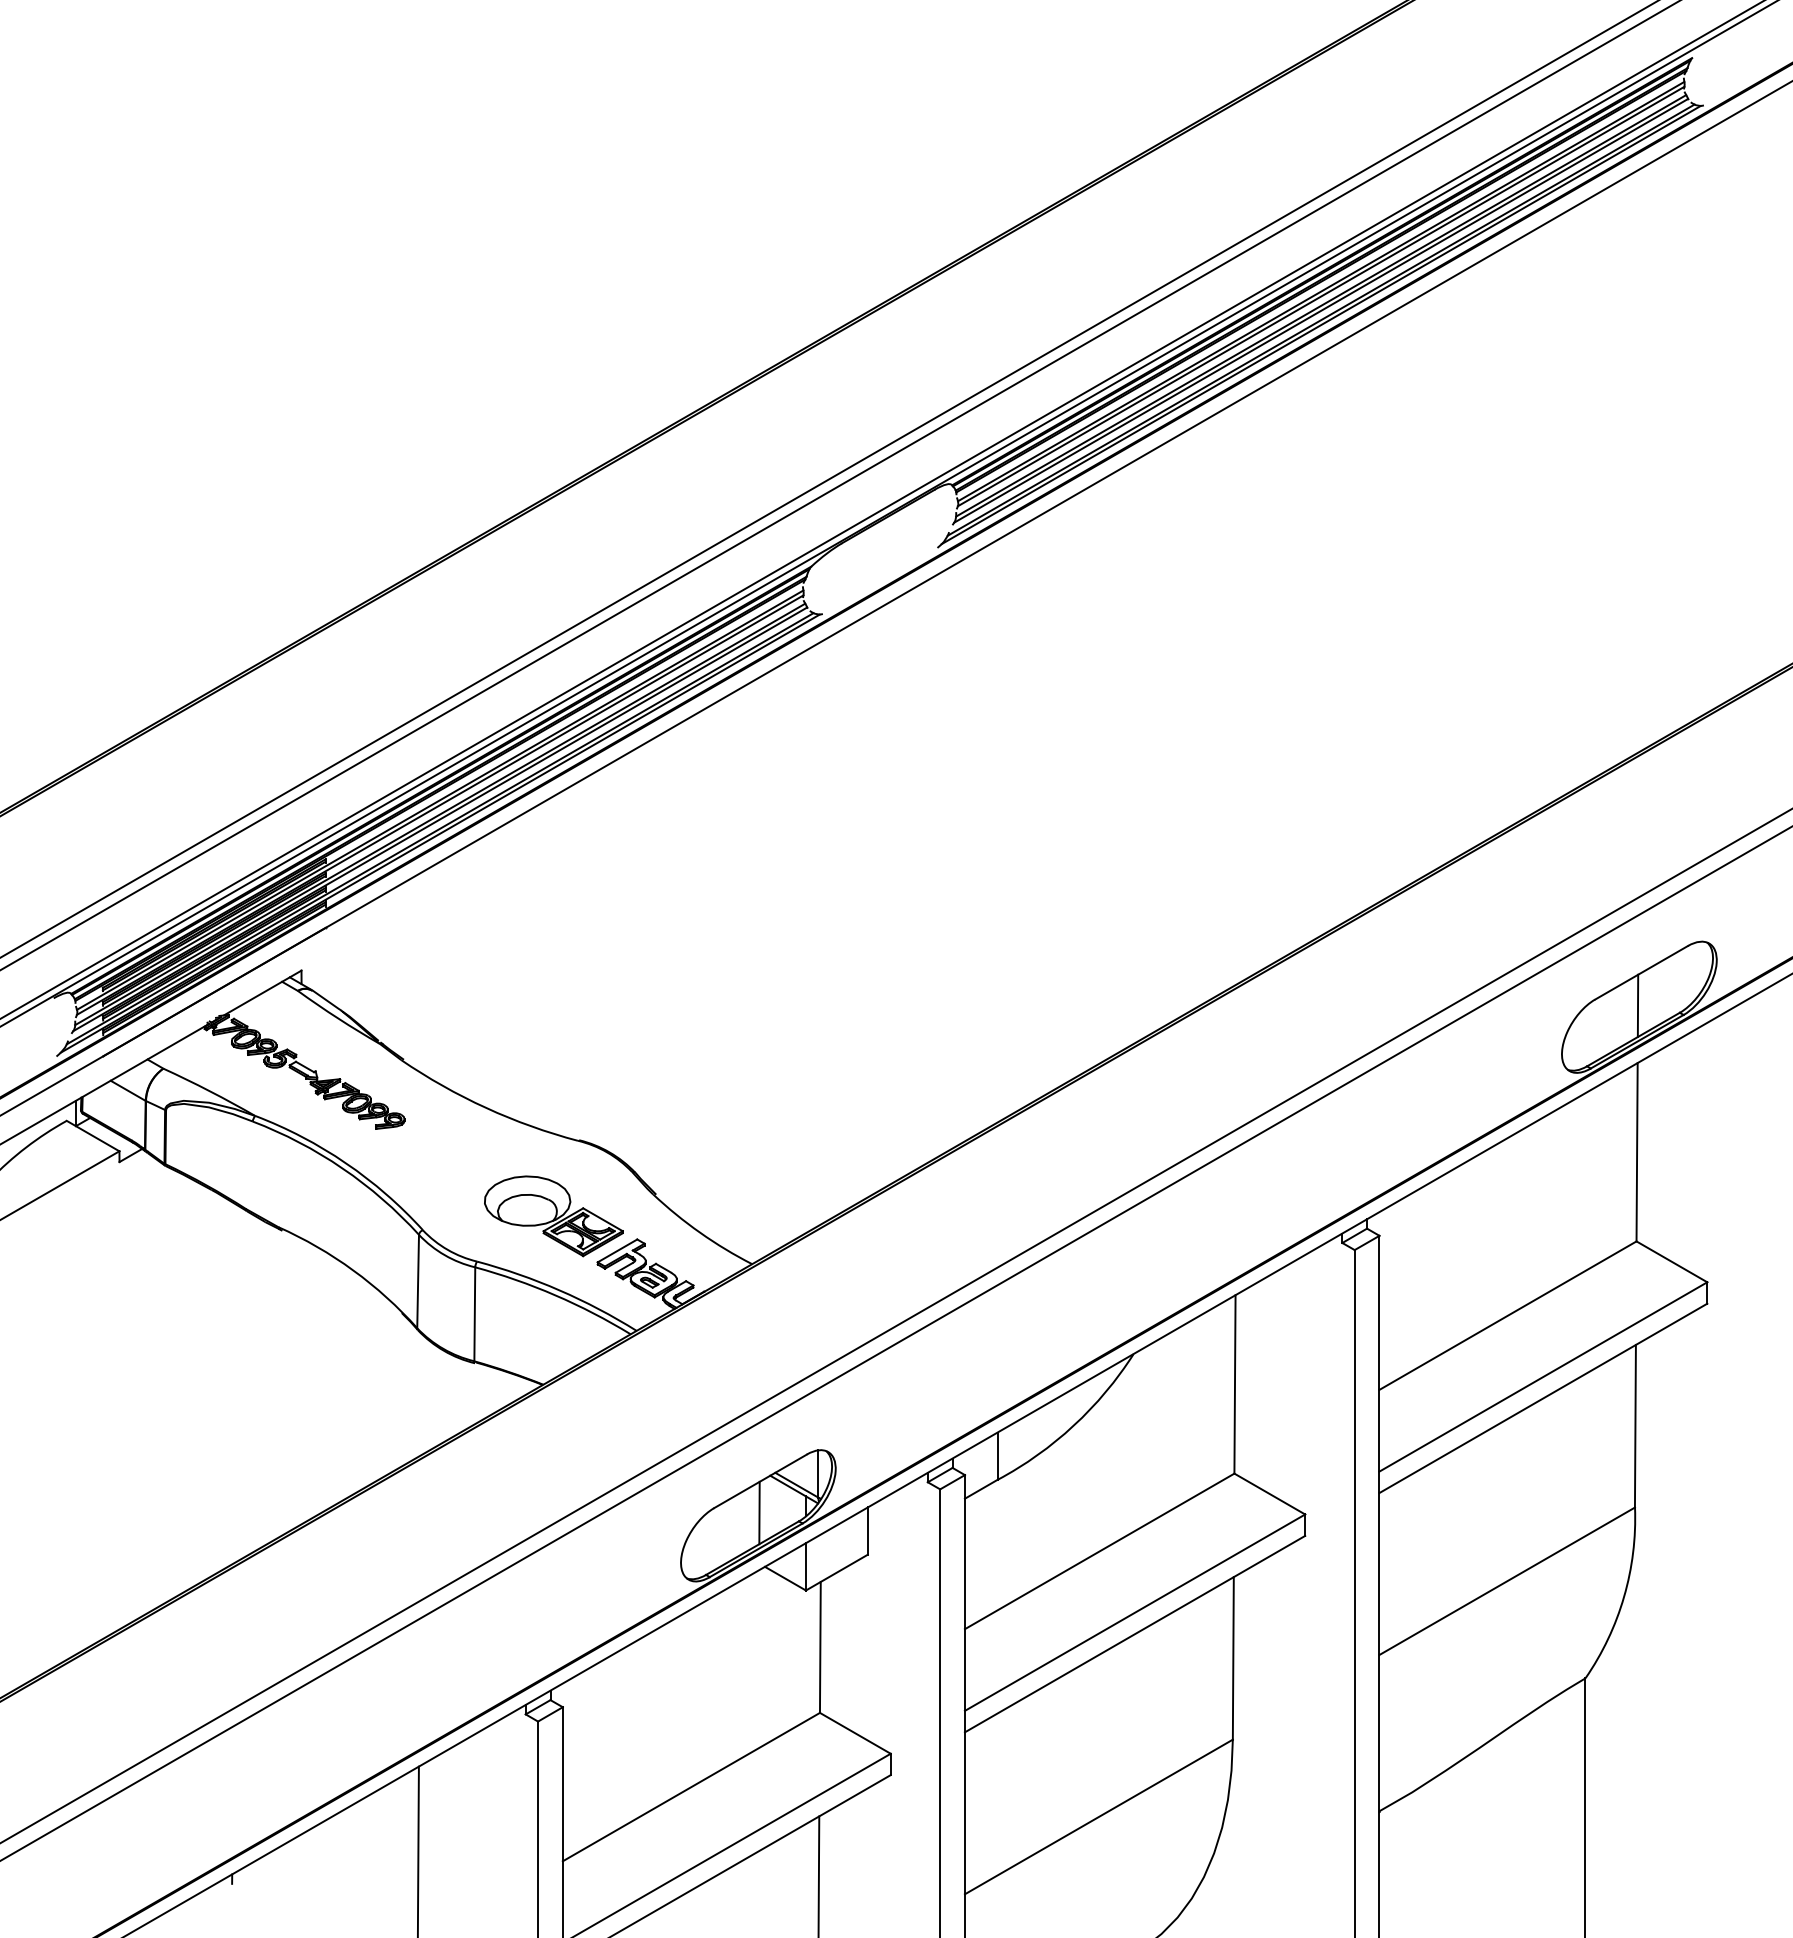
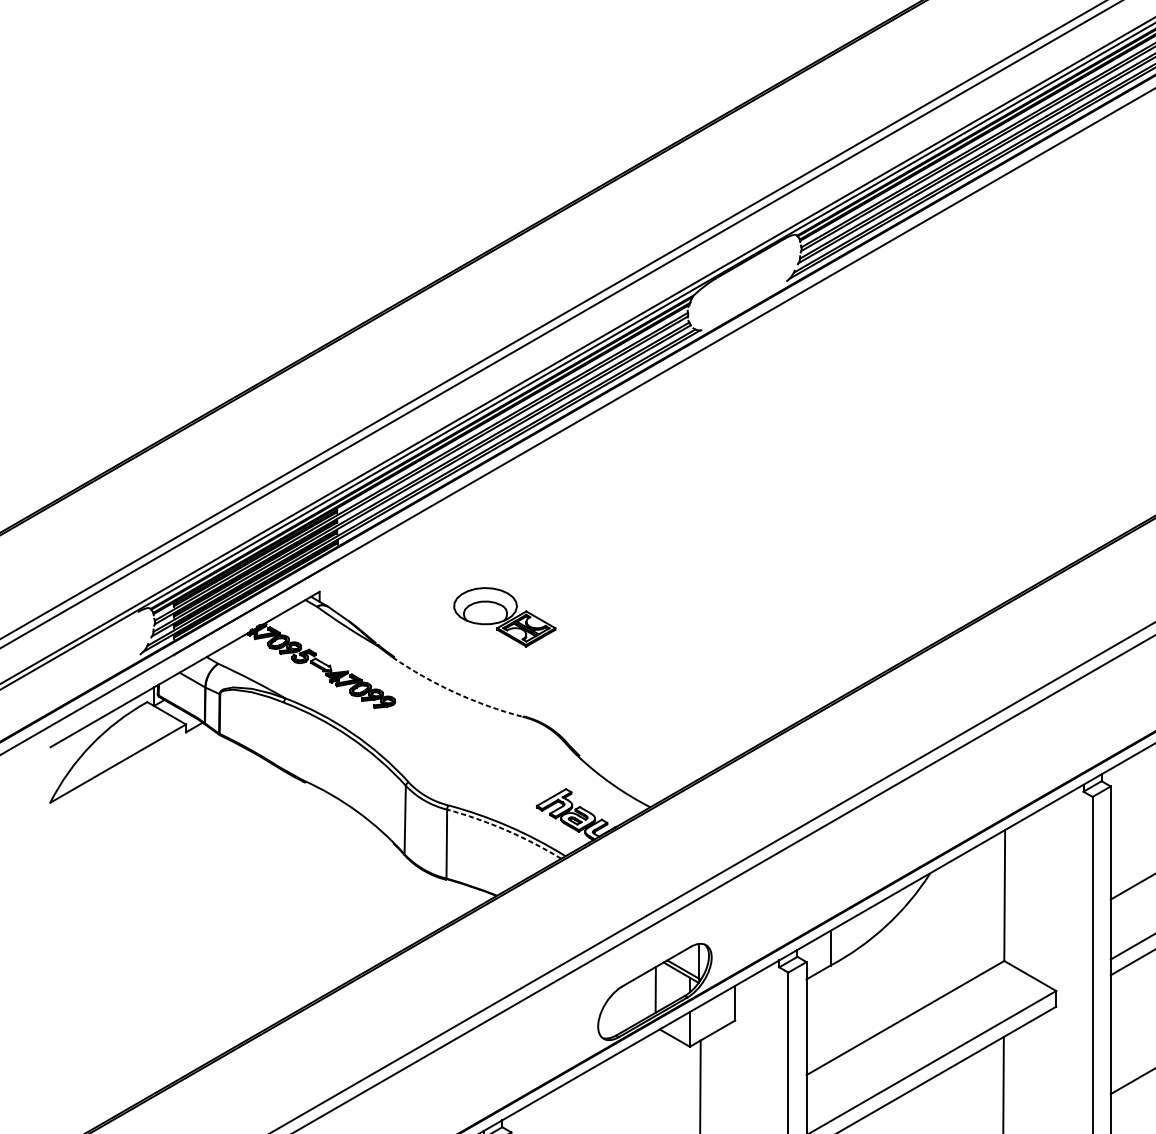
arc: (486, 1107) -> (455, 692), solid -> dashed
part: (553, 1216) -> (504, 617), moved
arc: (555, 1295) -> (506, 830), solid -> dashed

